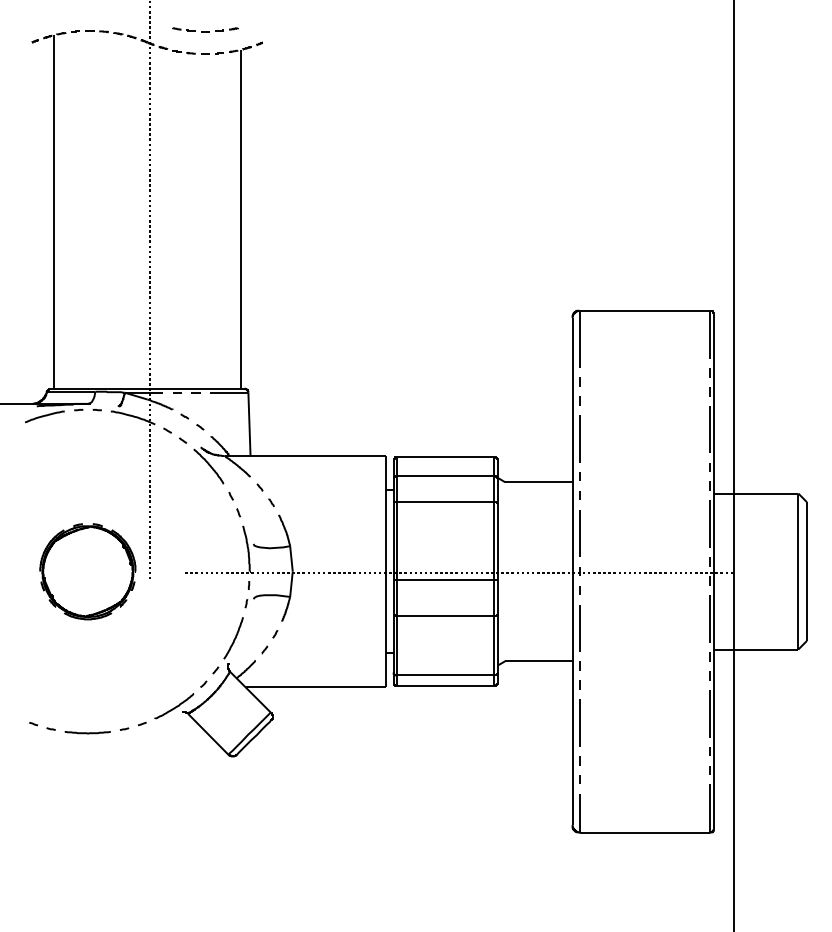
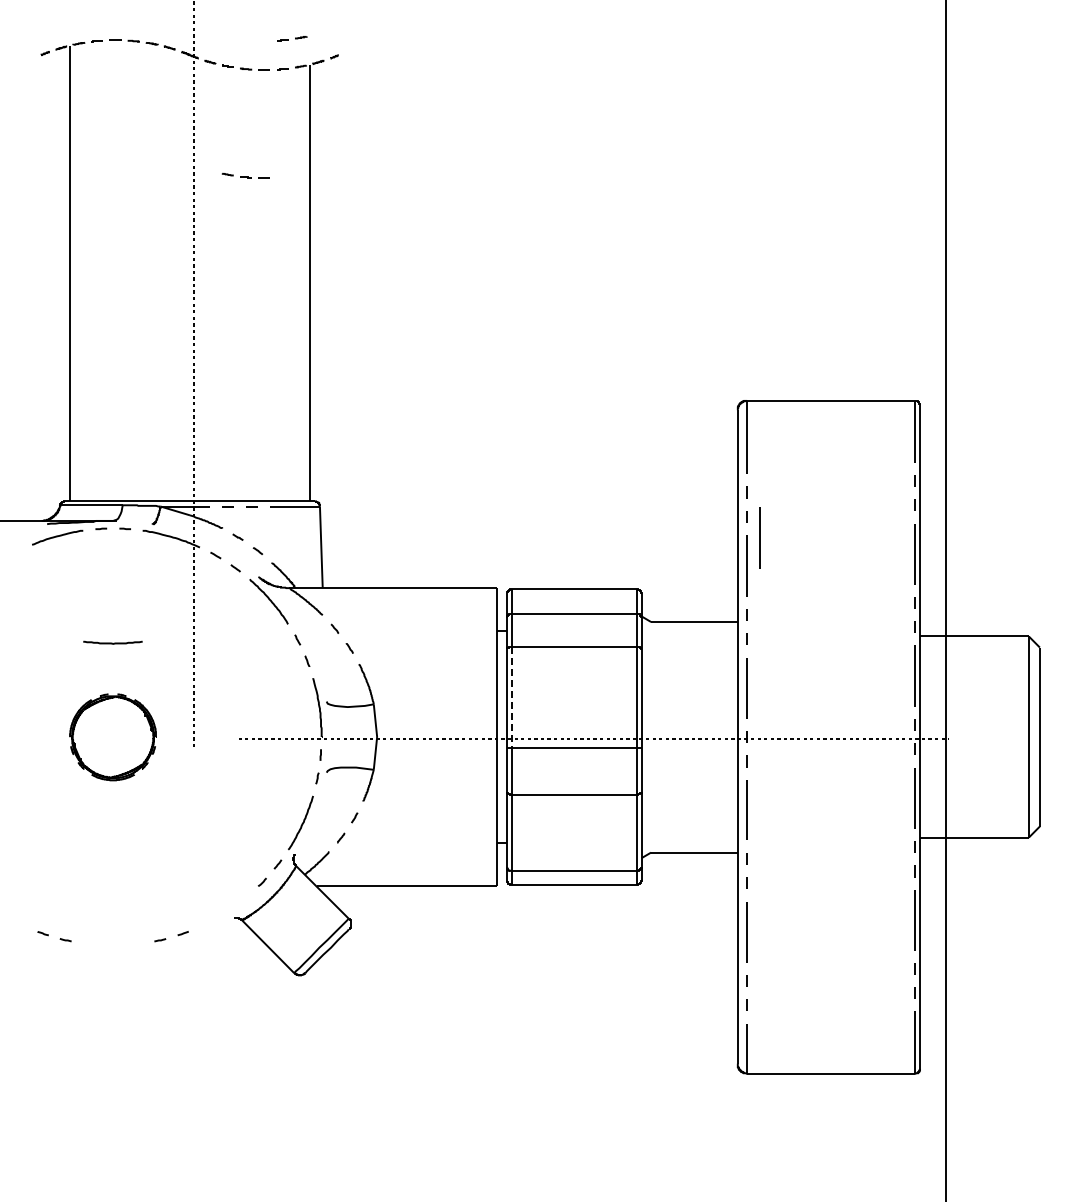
part: (190, 29) -> (245, 175), moved
line: (589, 416) -> (759, 537), added
line: (396, 540) -> (511, 697), solid -> dashed
part: (87, 571) -> (112, 737), size x0.7
curve: (175, 706) -> (225, 911), removed
curve: (87, 732) -> (112, 642), moved

